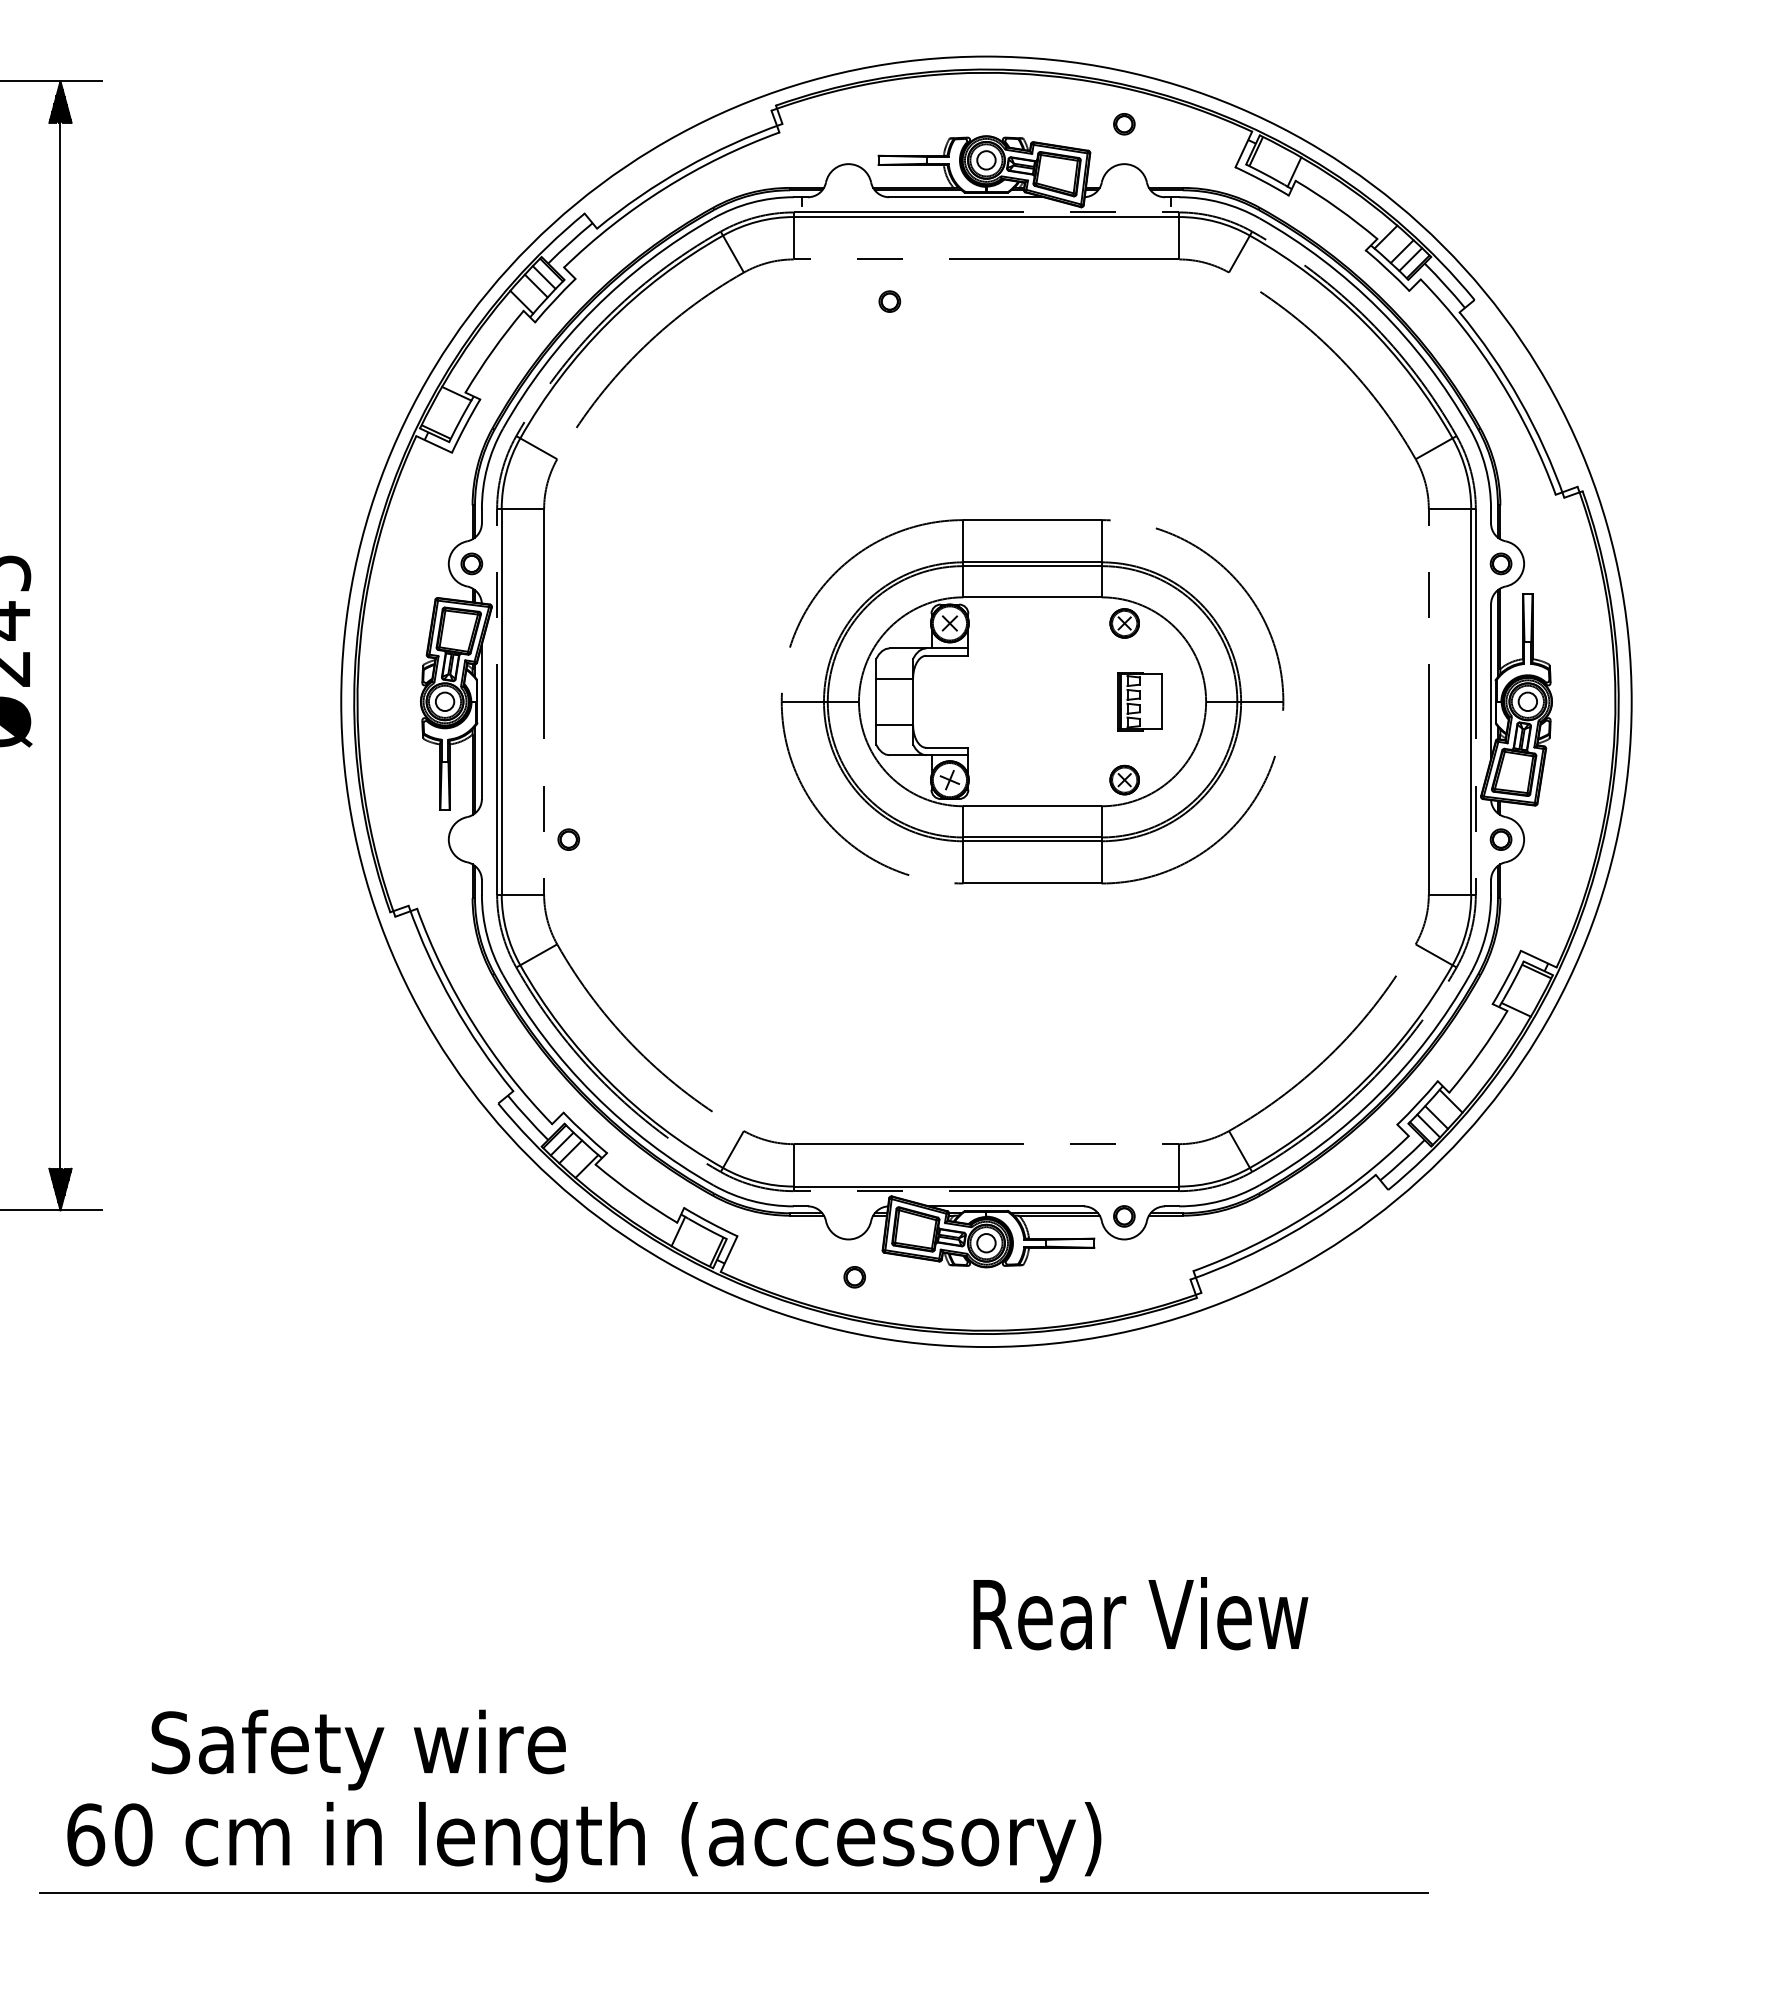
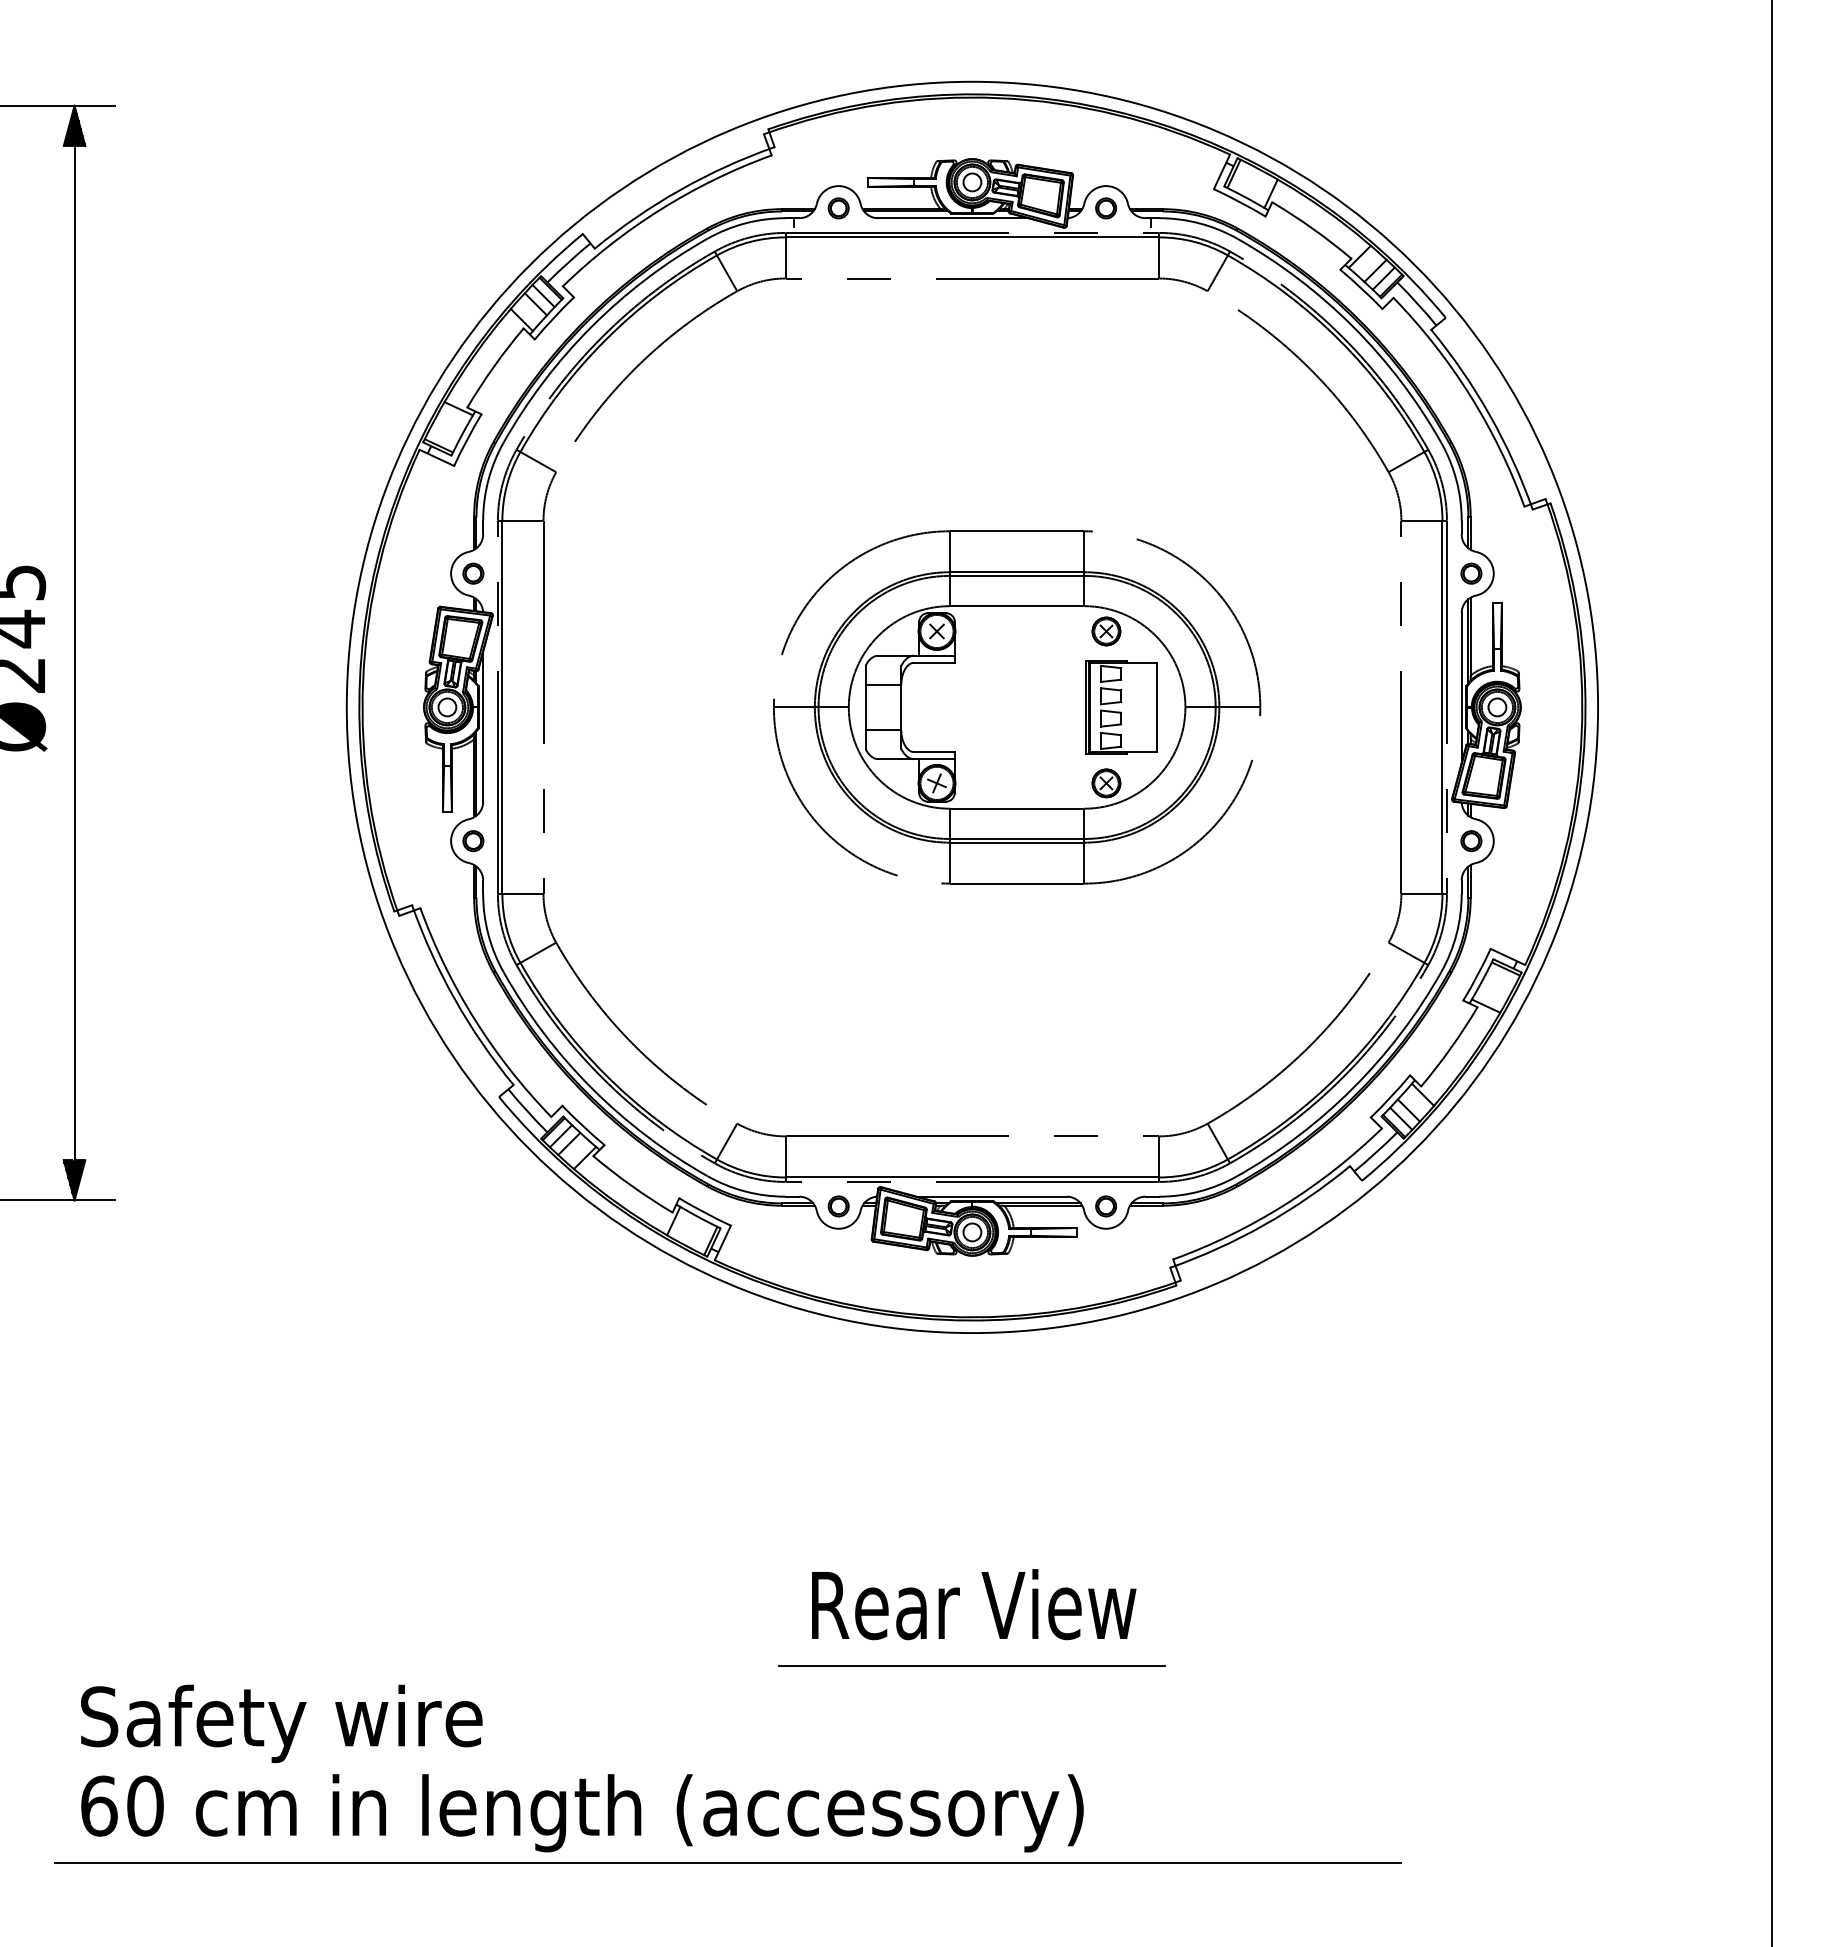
part: (1124, 124) -> (1106, 208), moved
part: (889, 301) -> (838, 208), moved
part: (1140, 701) -> (1121, 707), size x1.67
part: (568, 840) -> (473, 841), moved
part: (854, 1277) -> (838, 1206), moved
text: (1141, 1613) -> (974, 1604), moved
line: (986, 1689) -> (972, 1665), added
text: (358, 1749) -> (281, 1723), moved

